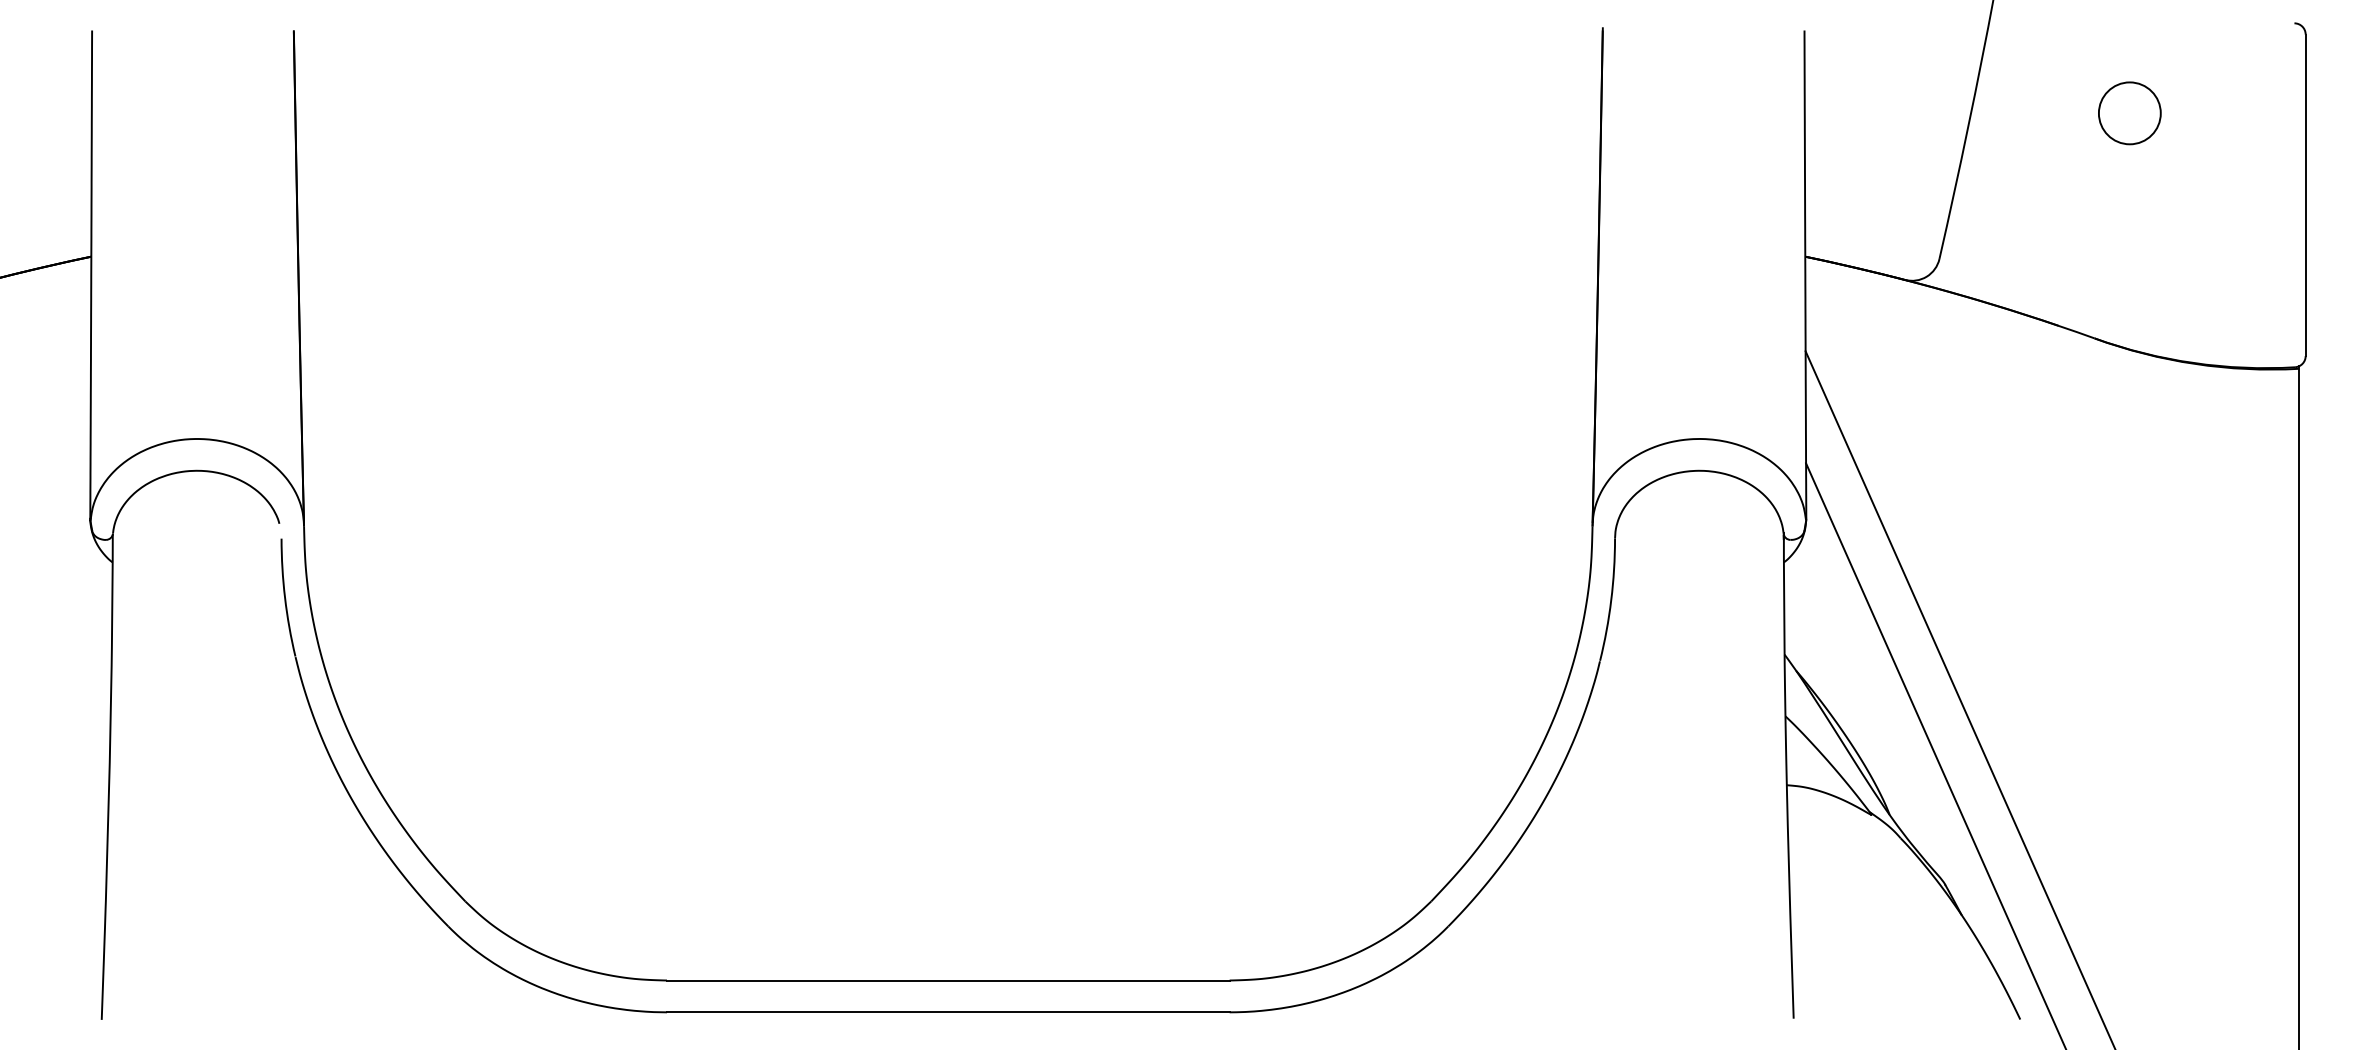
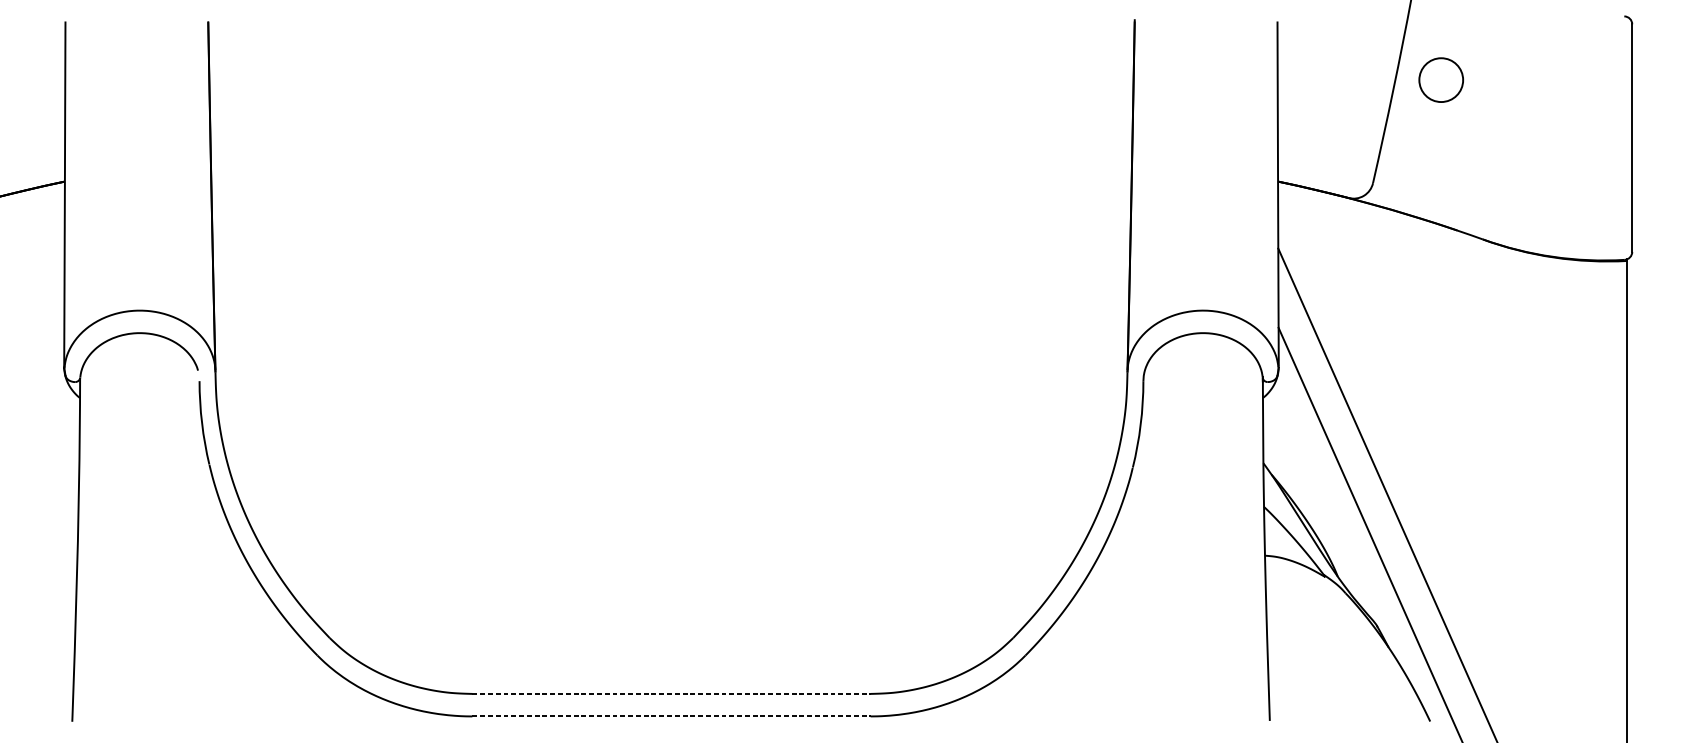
circle: (2129, 113) -> (1441, 80), moved
line: (948, 980) -> (671, 693), solid -> dashed
line: (948, 1012) -> (671, 716), solid -> dashed

